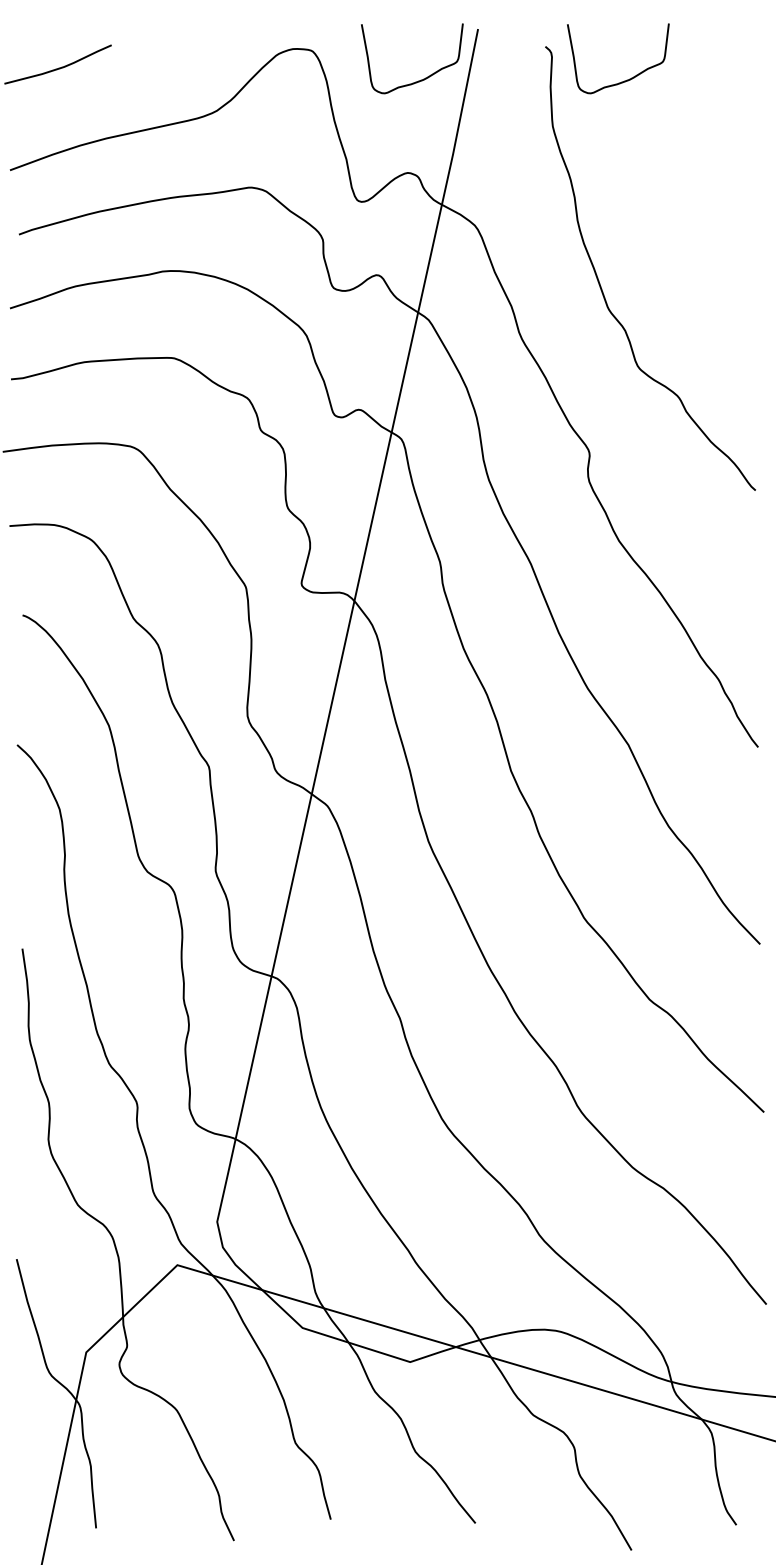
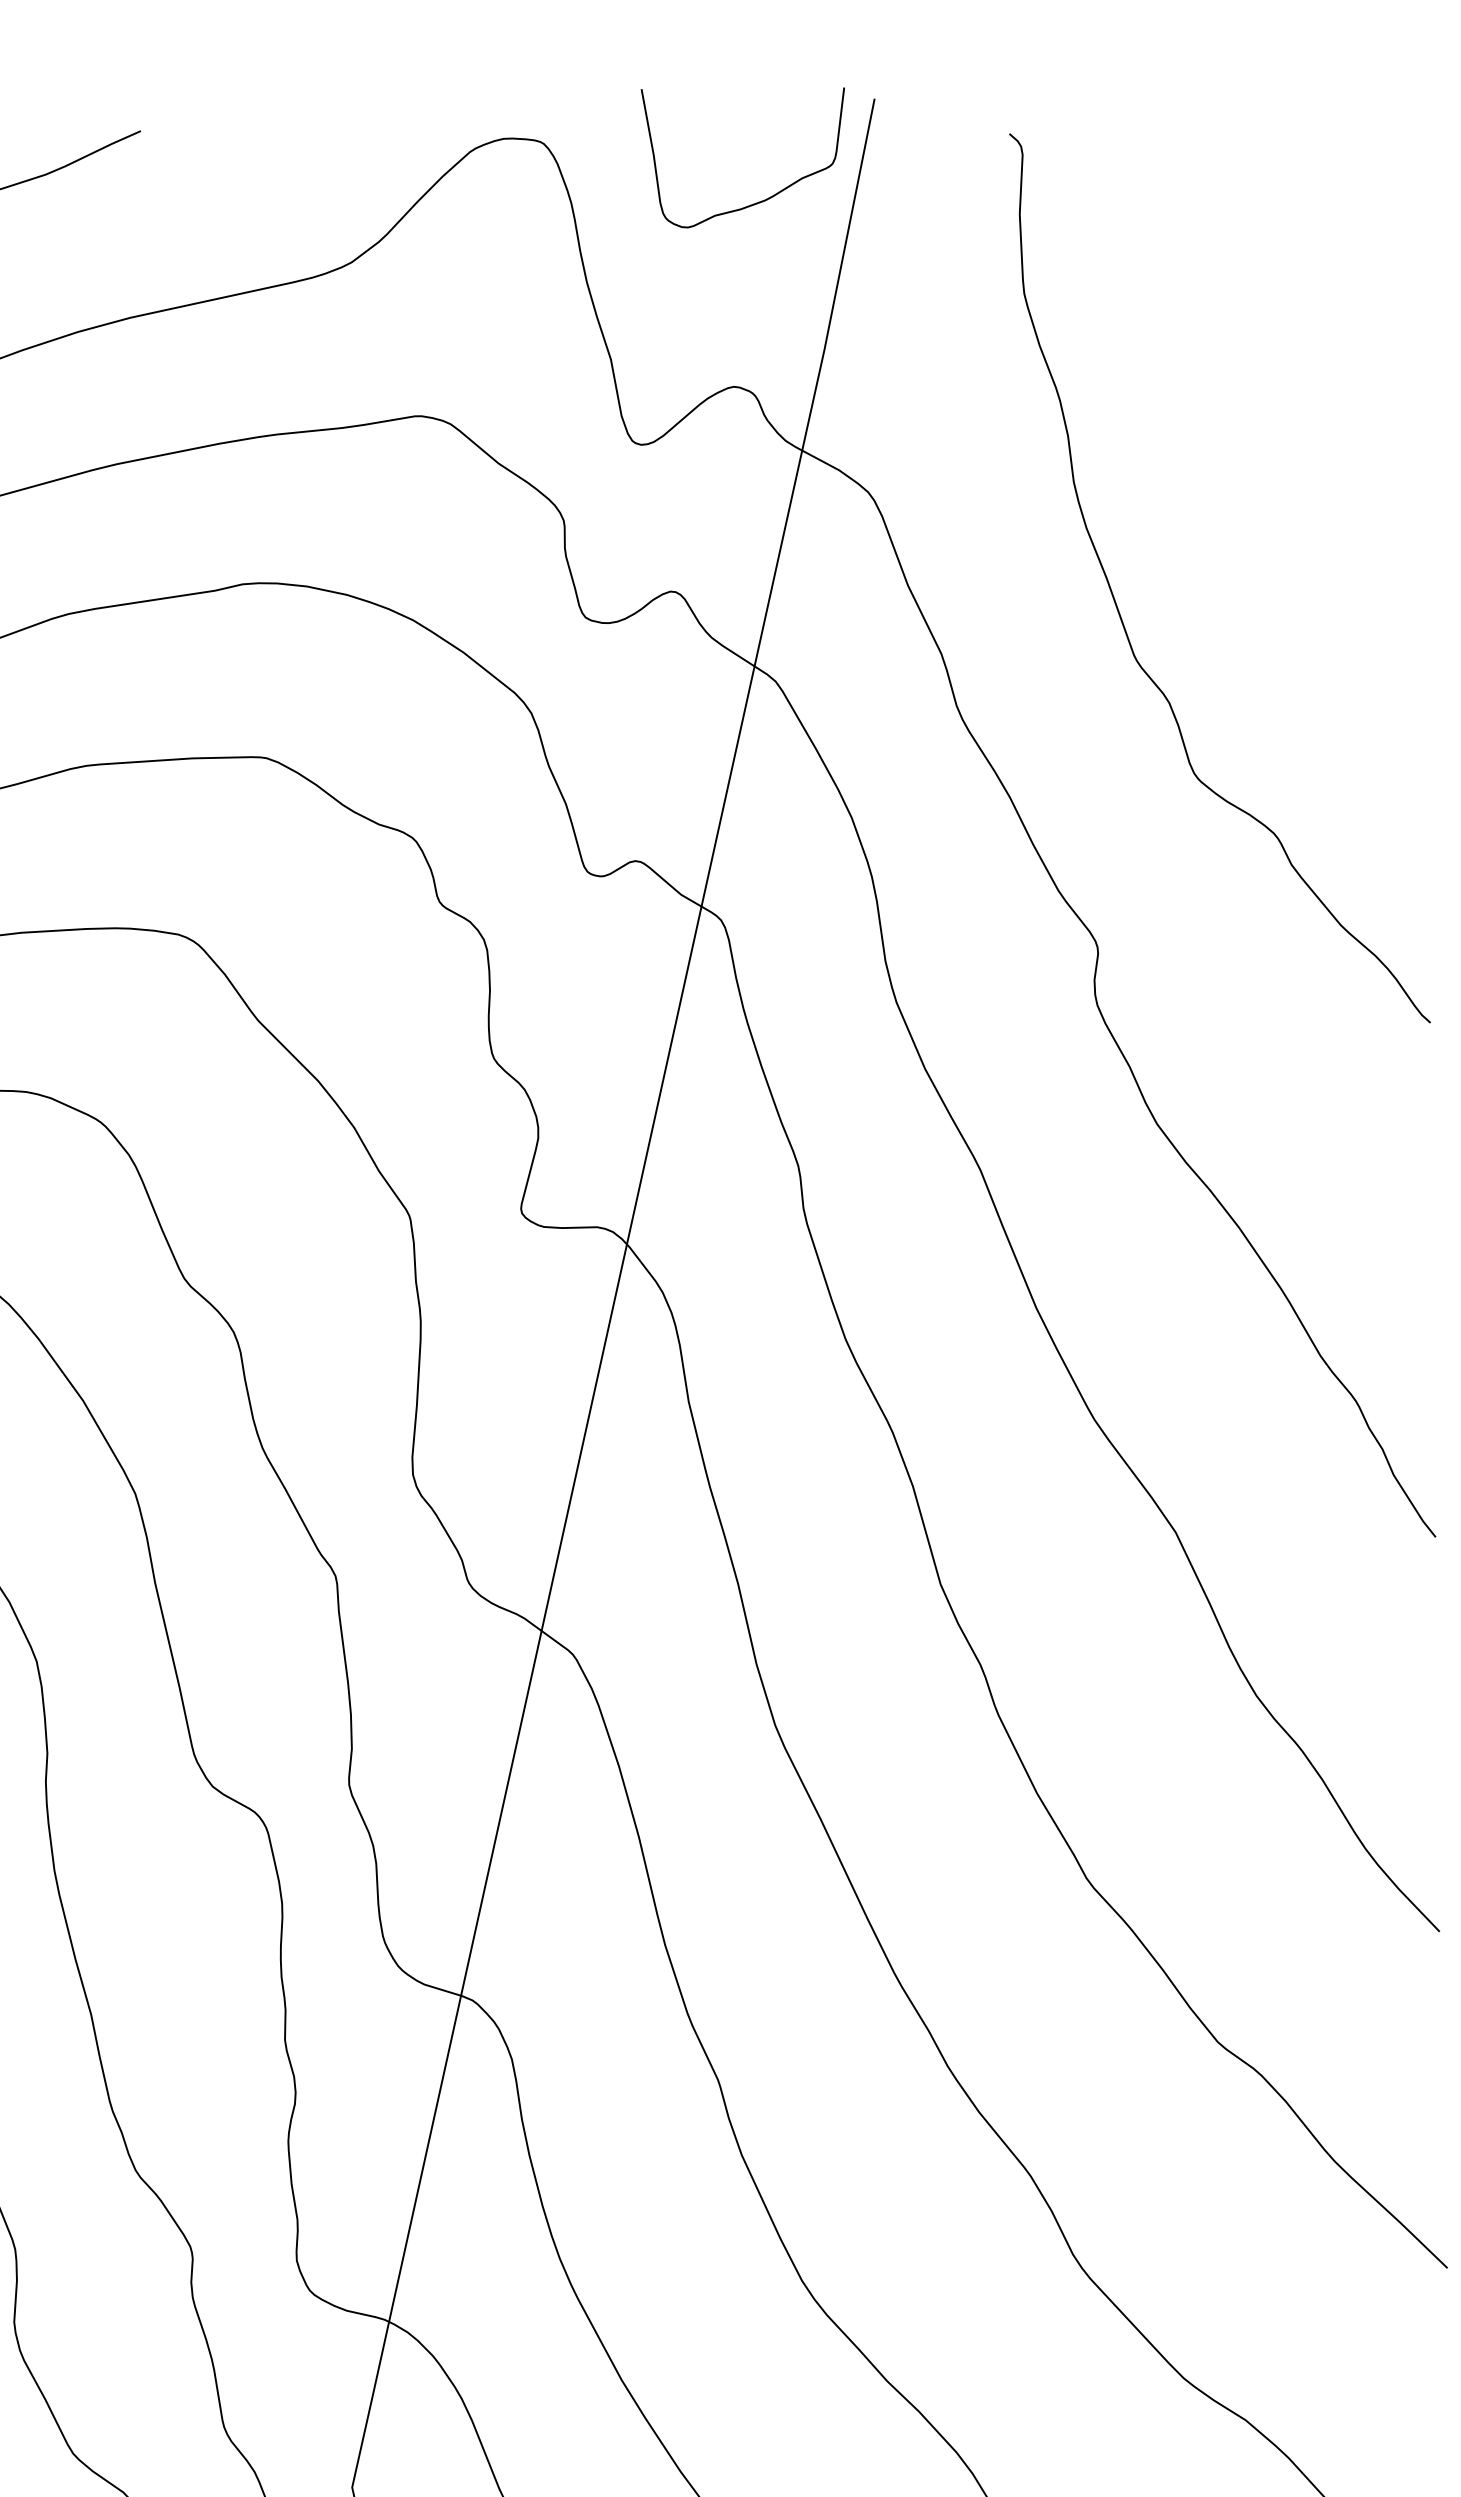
curve: (624, 80) -> (1167, 201), removed

